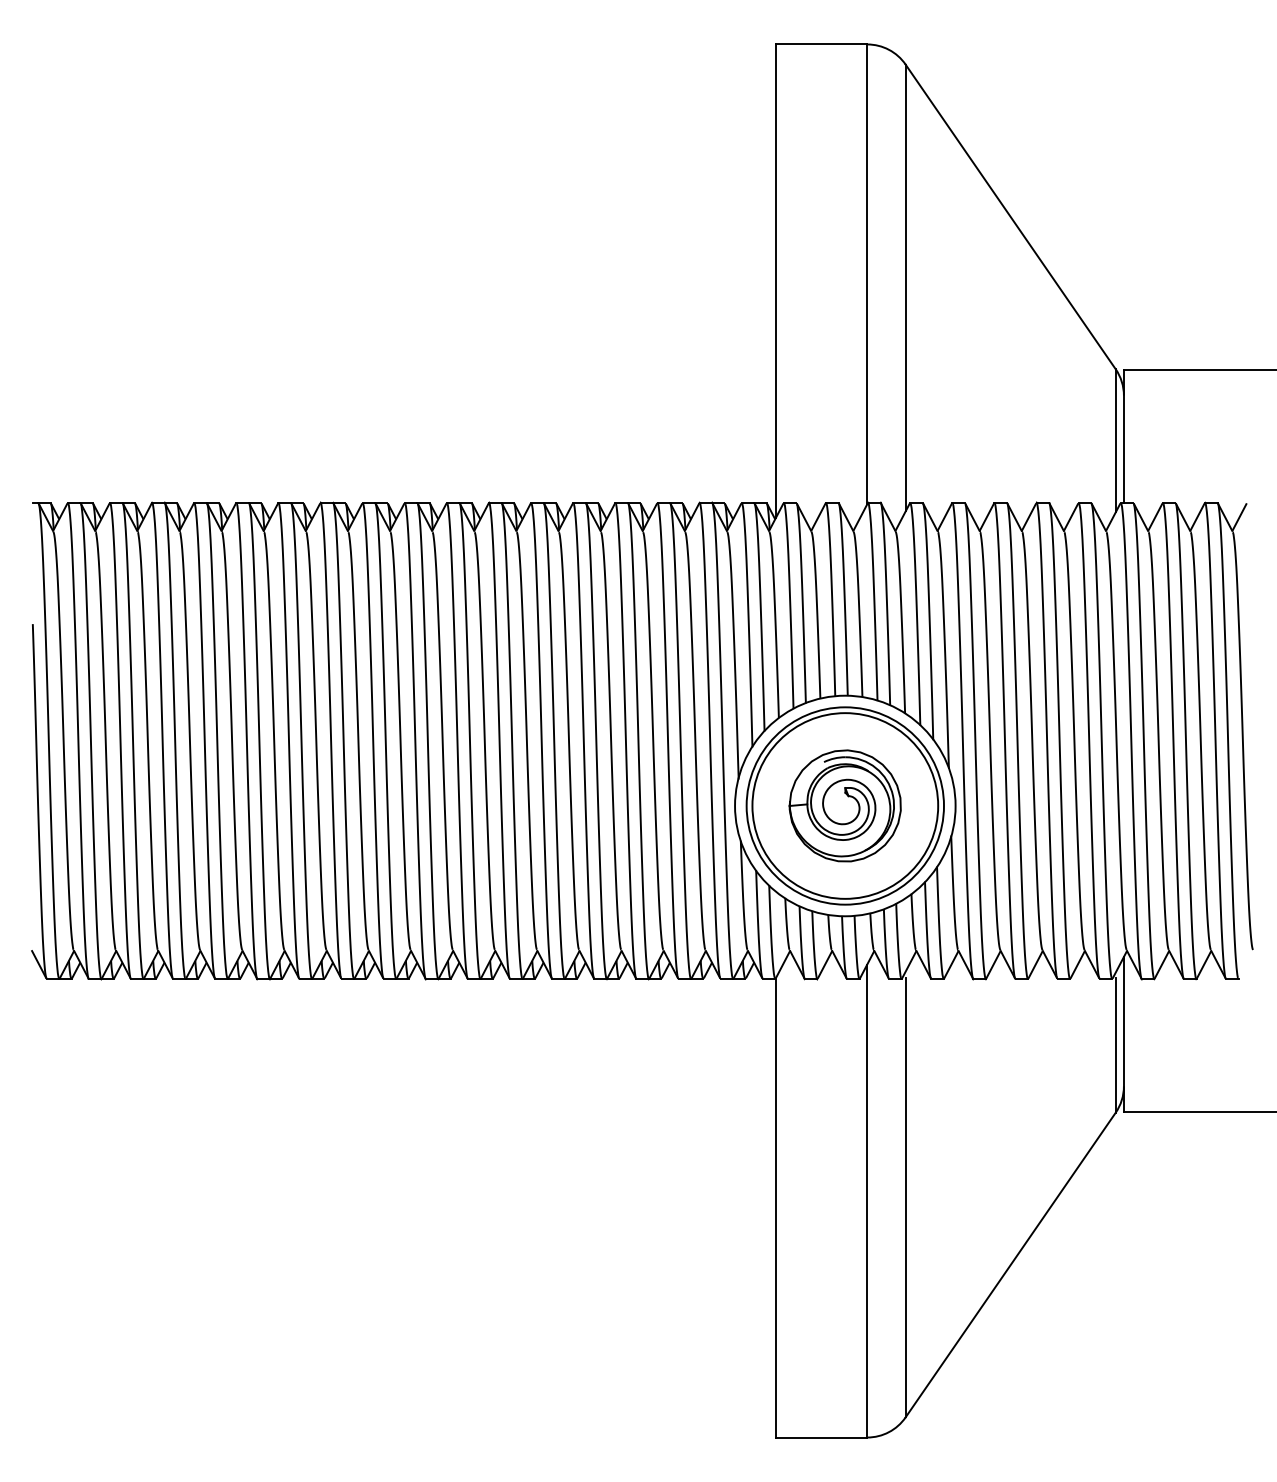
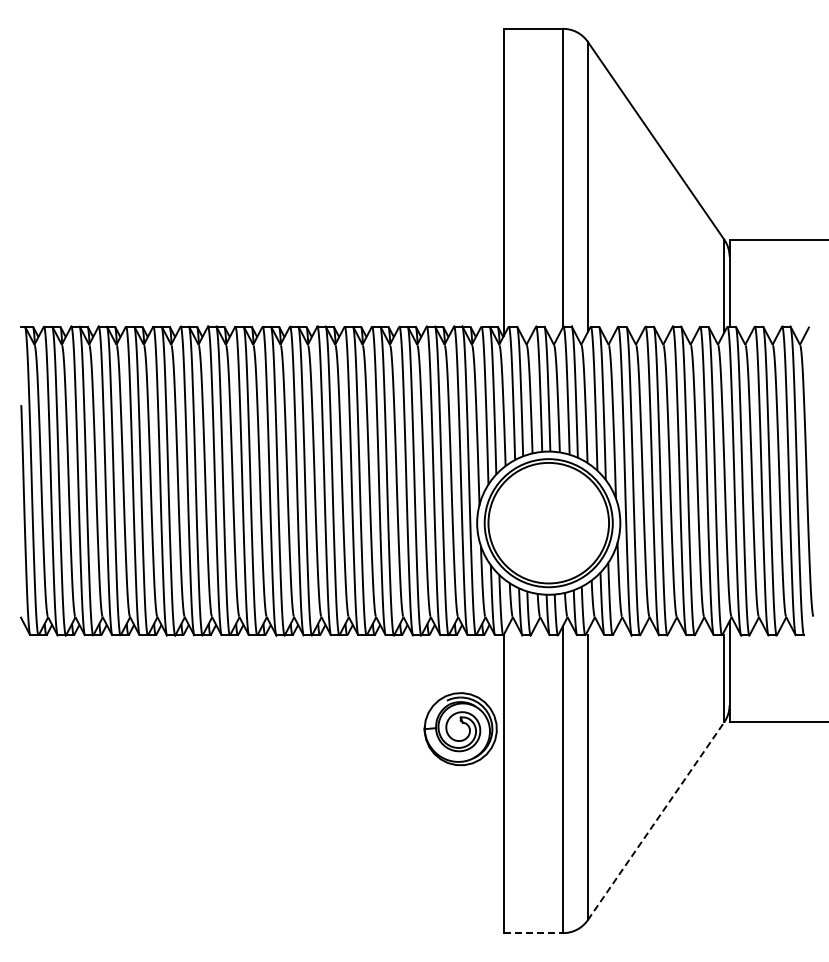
part: (844, 804) -> (460, 728), moved
line: (1011, 1263) -> (656, 820), solid -> dashed
line: (821, 1438) -> (533, 933), solid -> dashed

